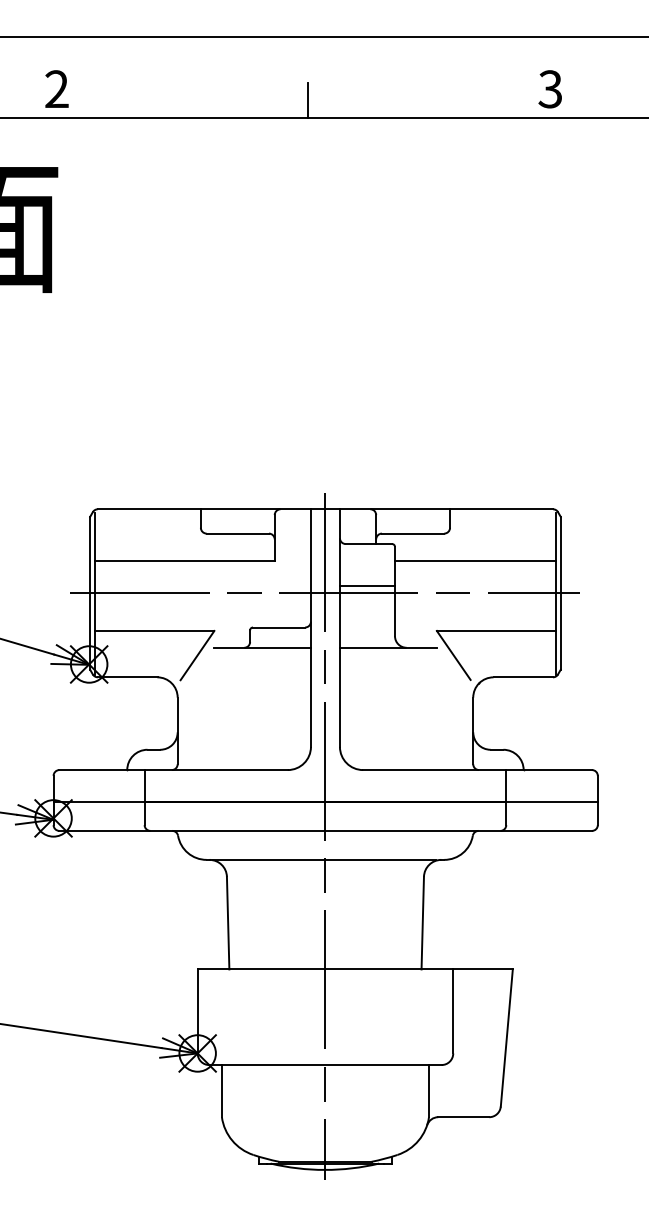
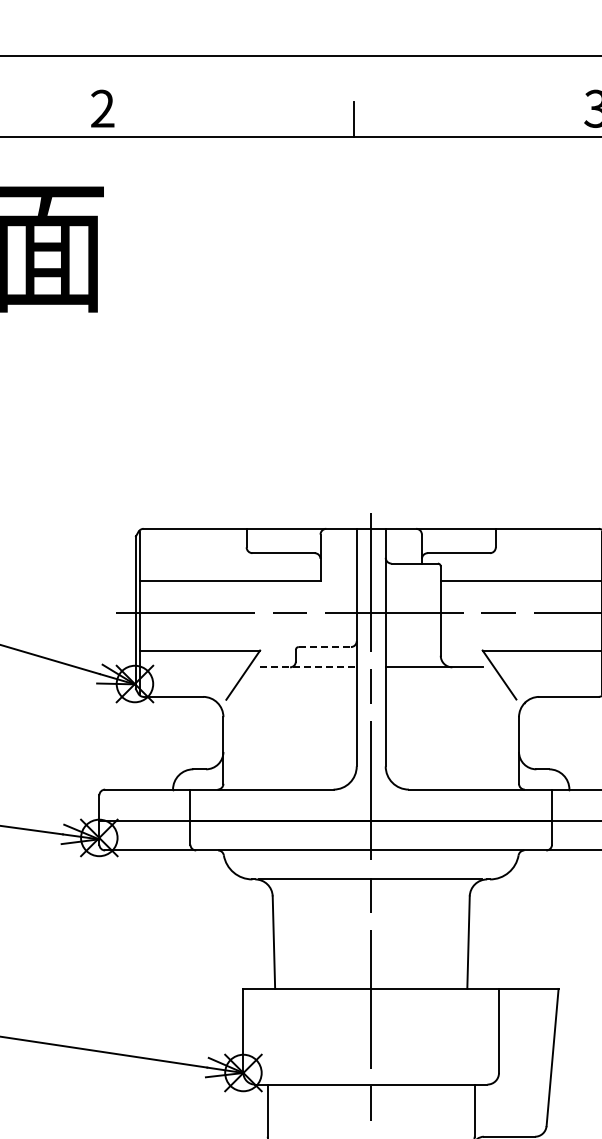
line: (367, 586) -> (413, 606), removed
line: (279, 627) -> (325, 647), solid -> dashed
line: (263, 647) -> (309, 667), solid -> dashed

